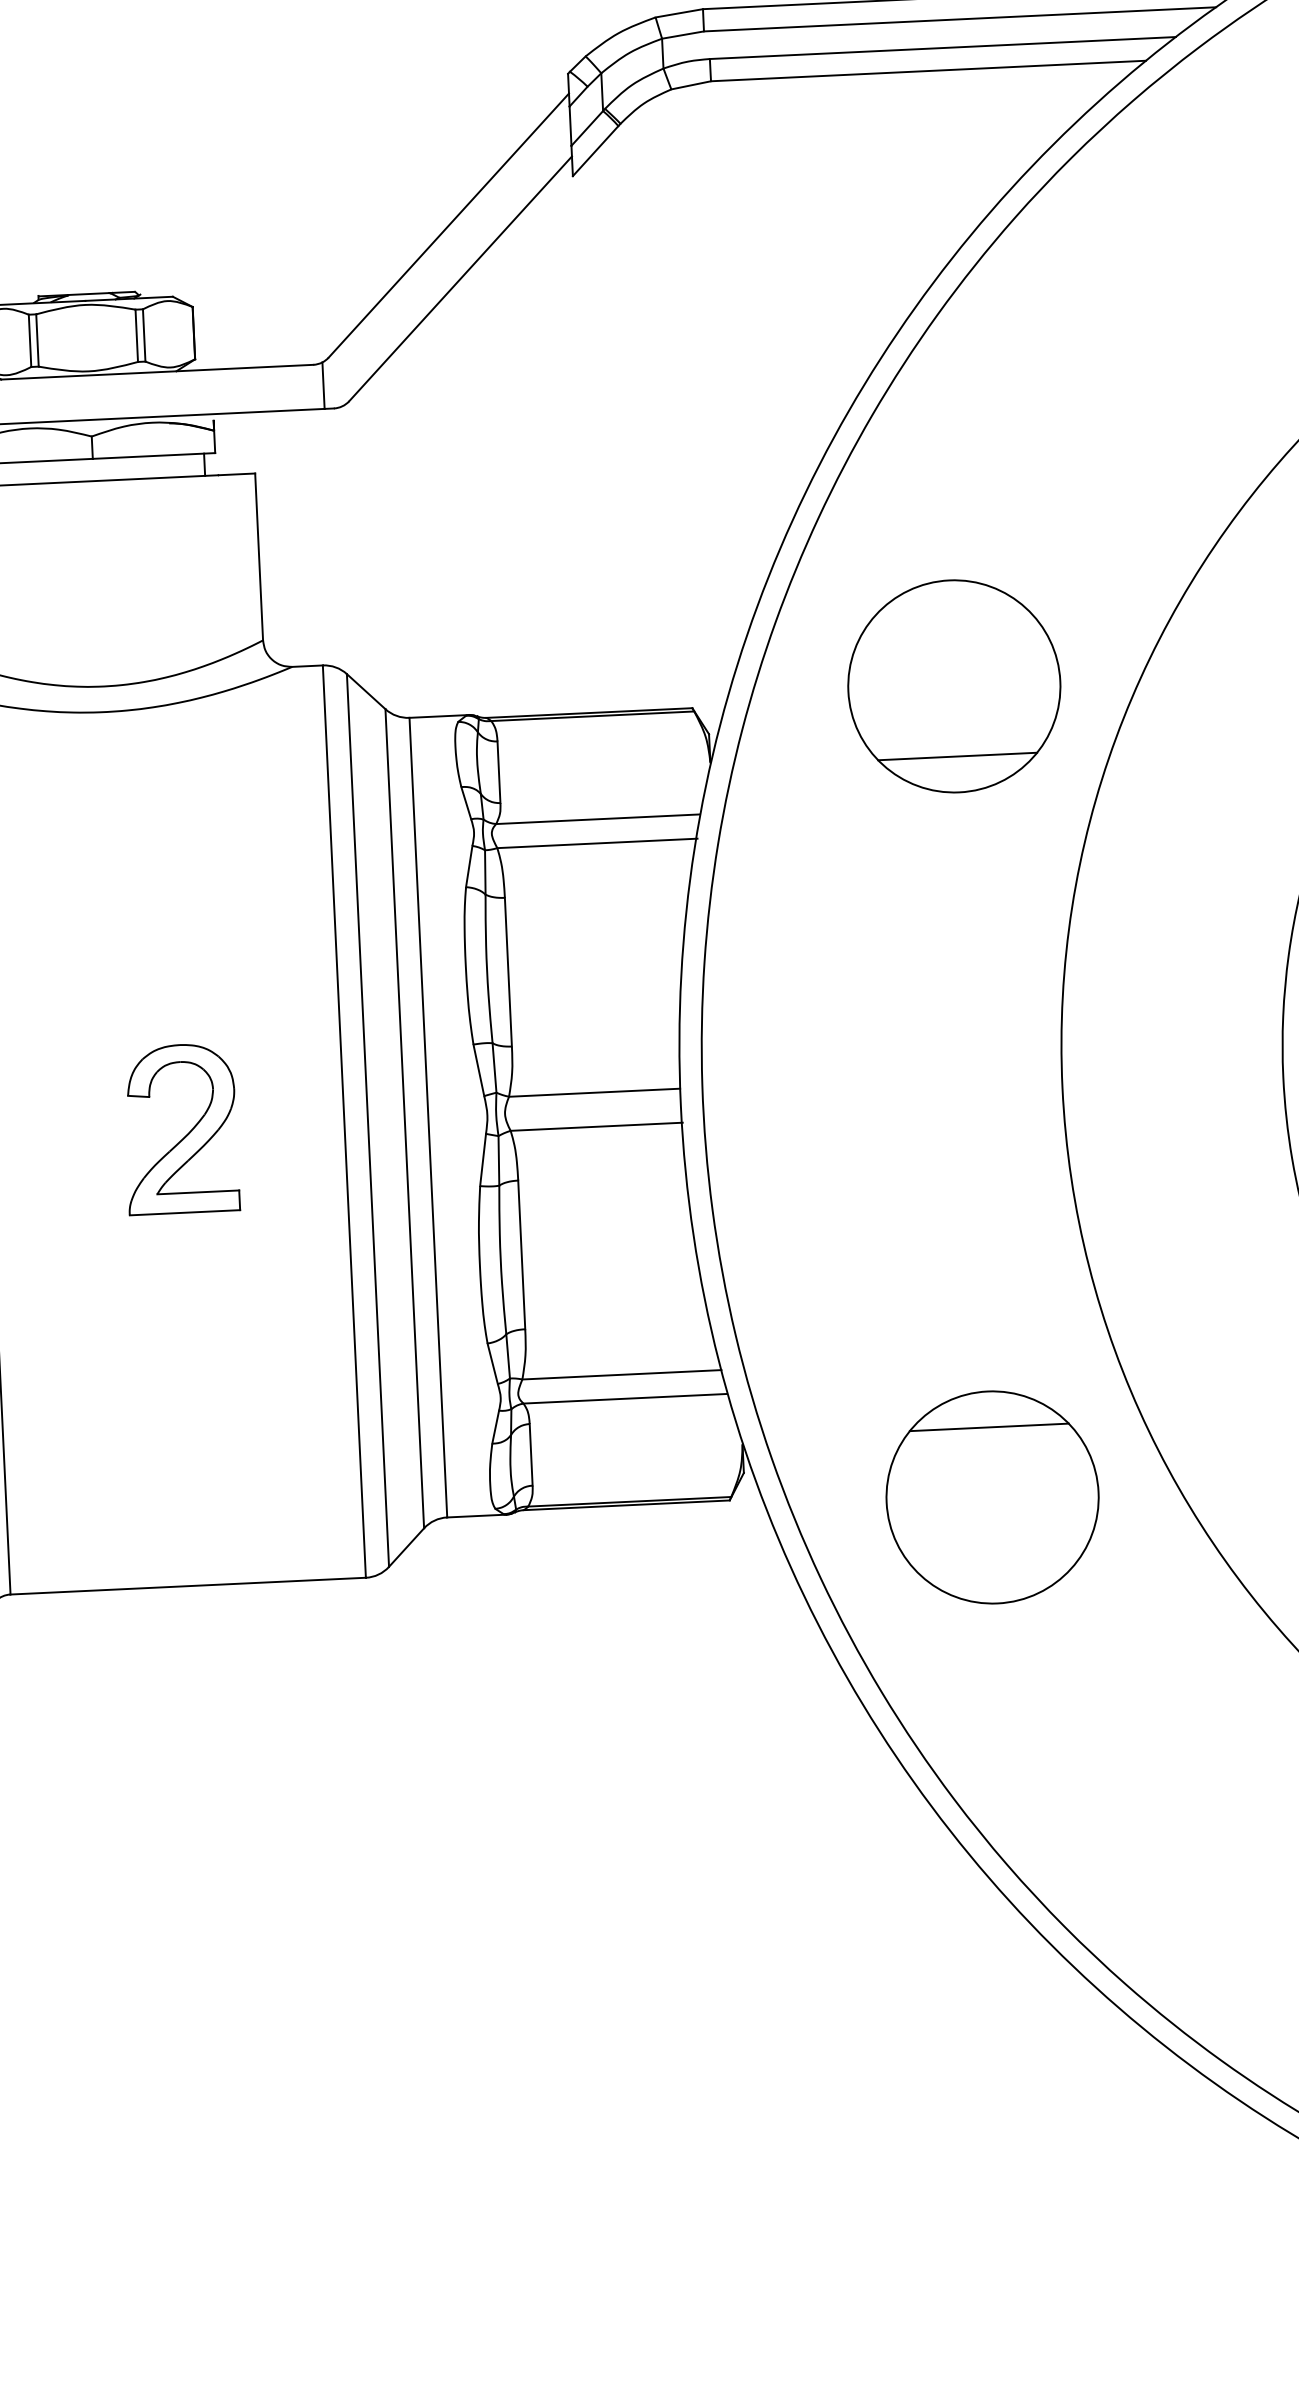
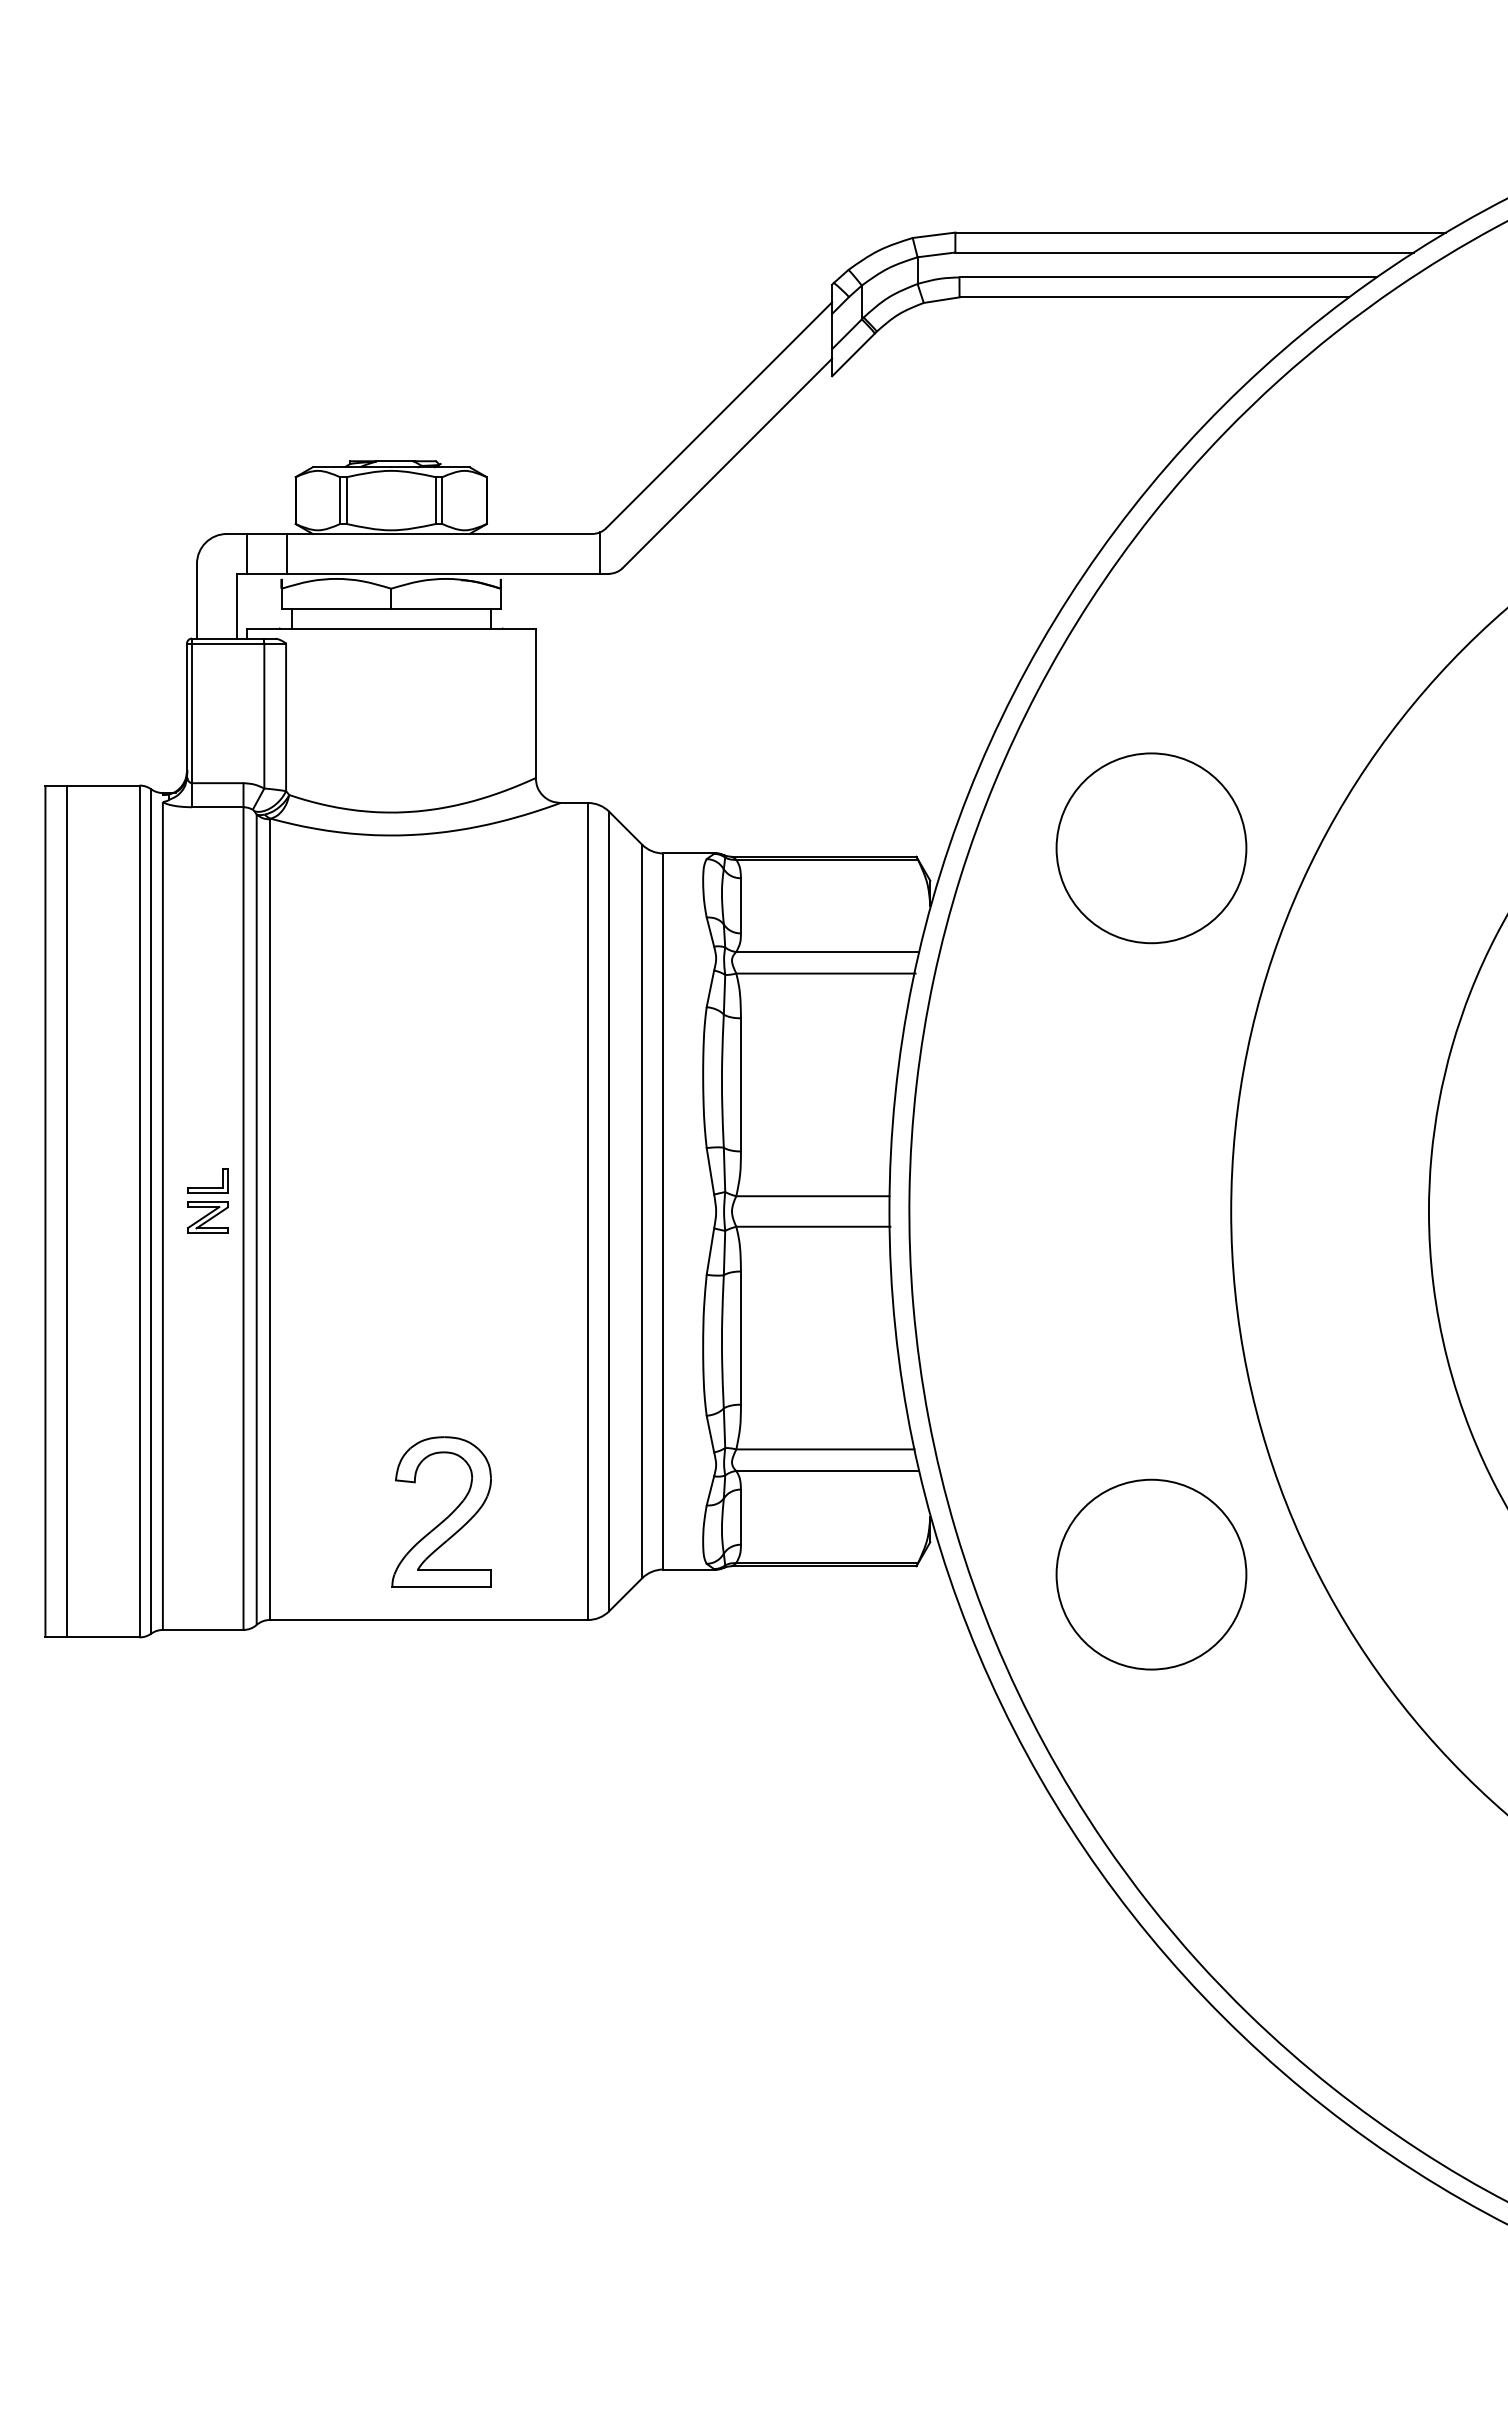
line: (957, 756) -> (1151, 911), removed
part: (184, 1135) -> (444, 1518), moved
line: (989, 1426) -> (1151, 1511), removed

